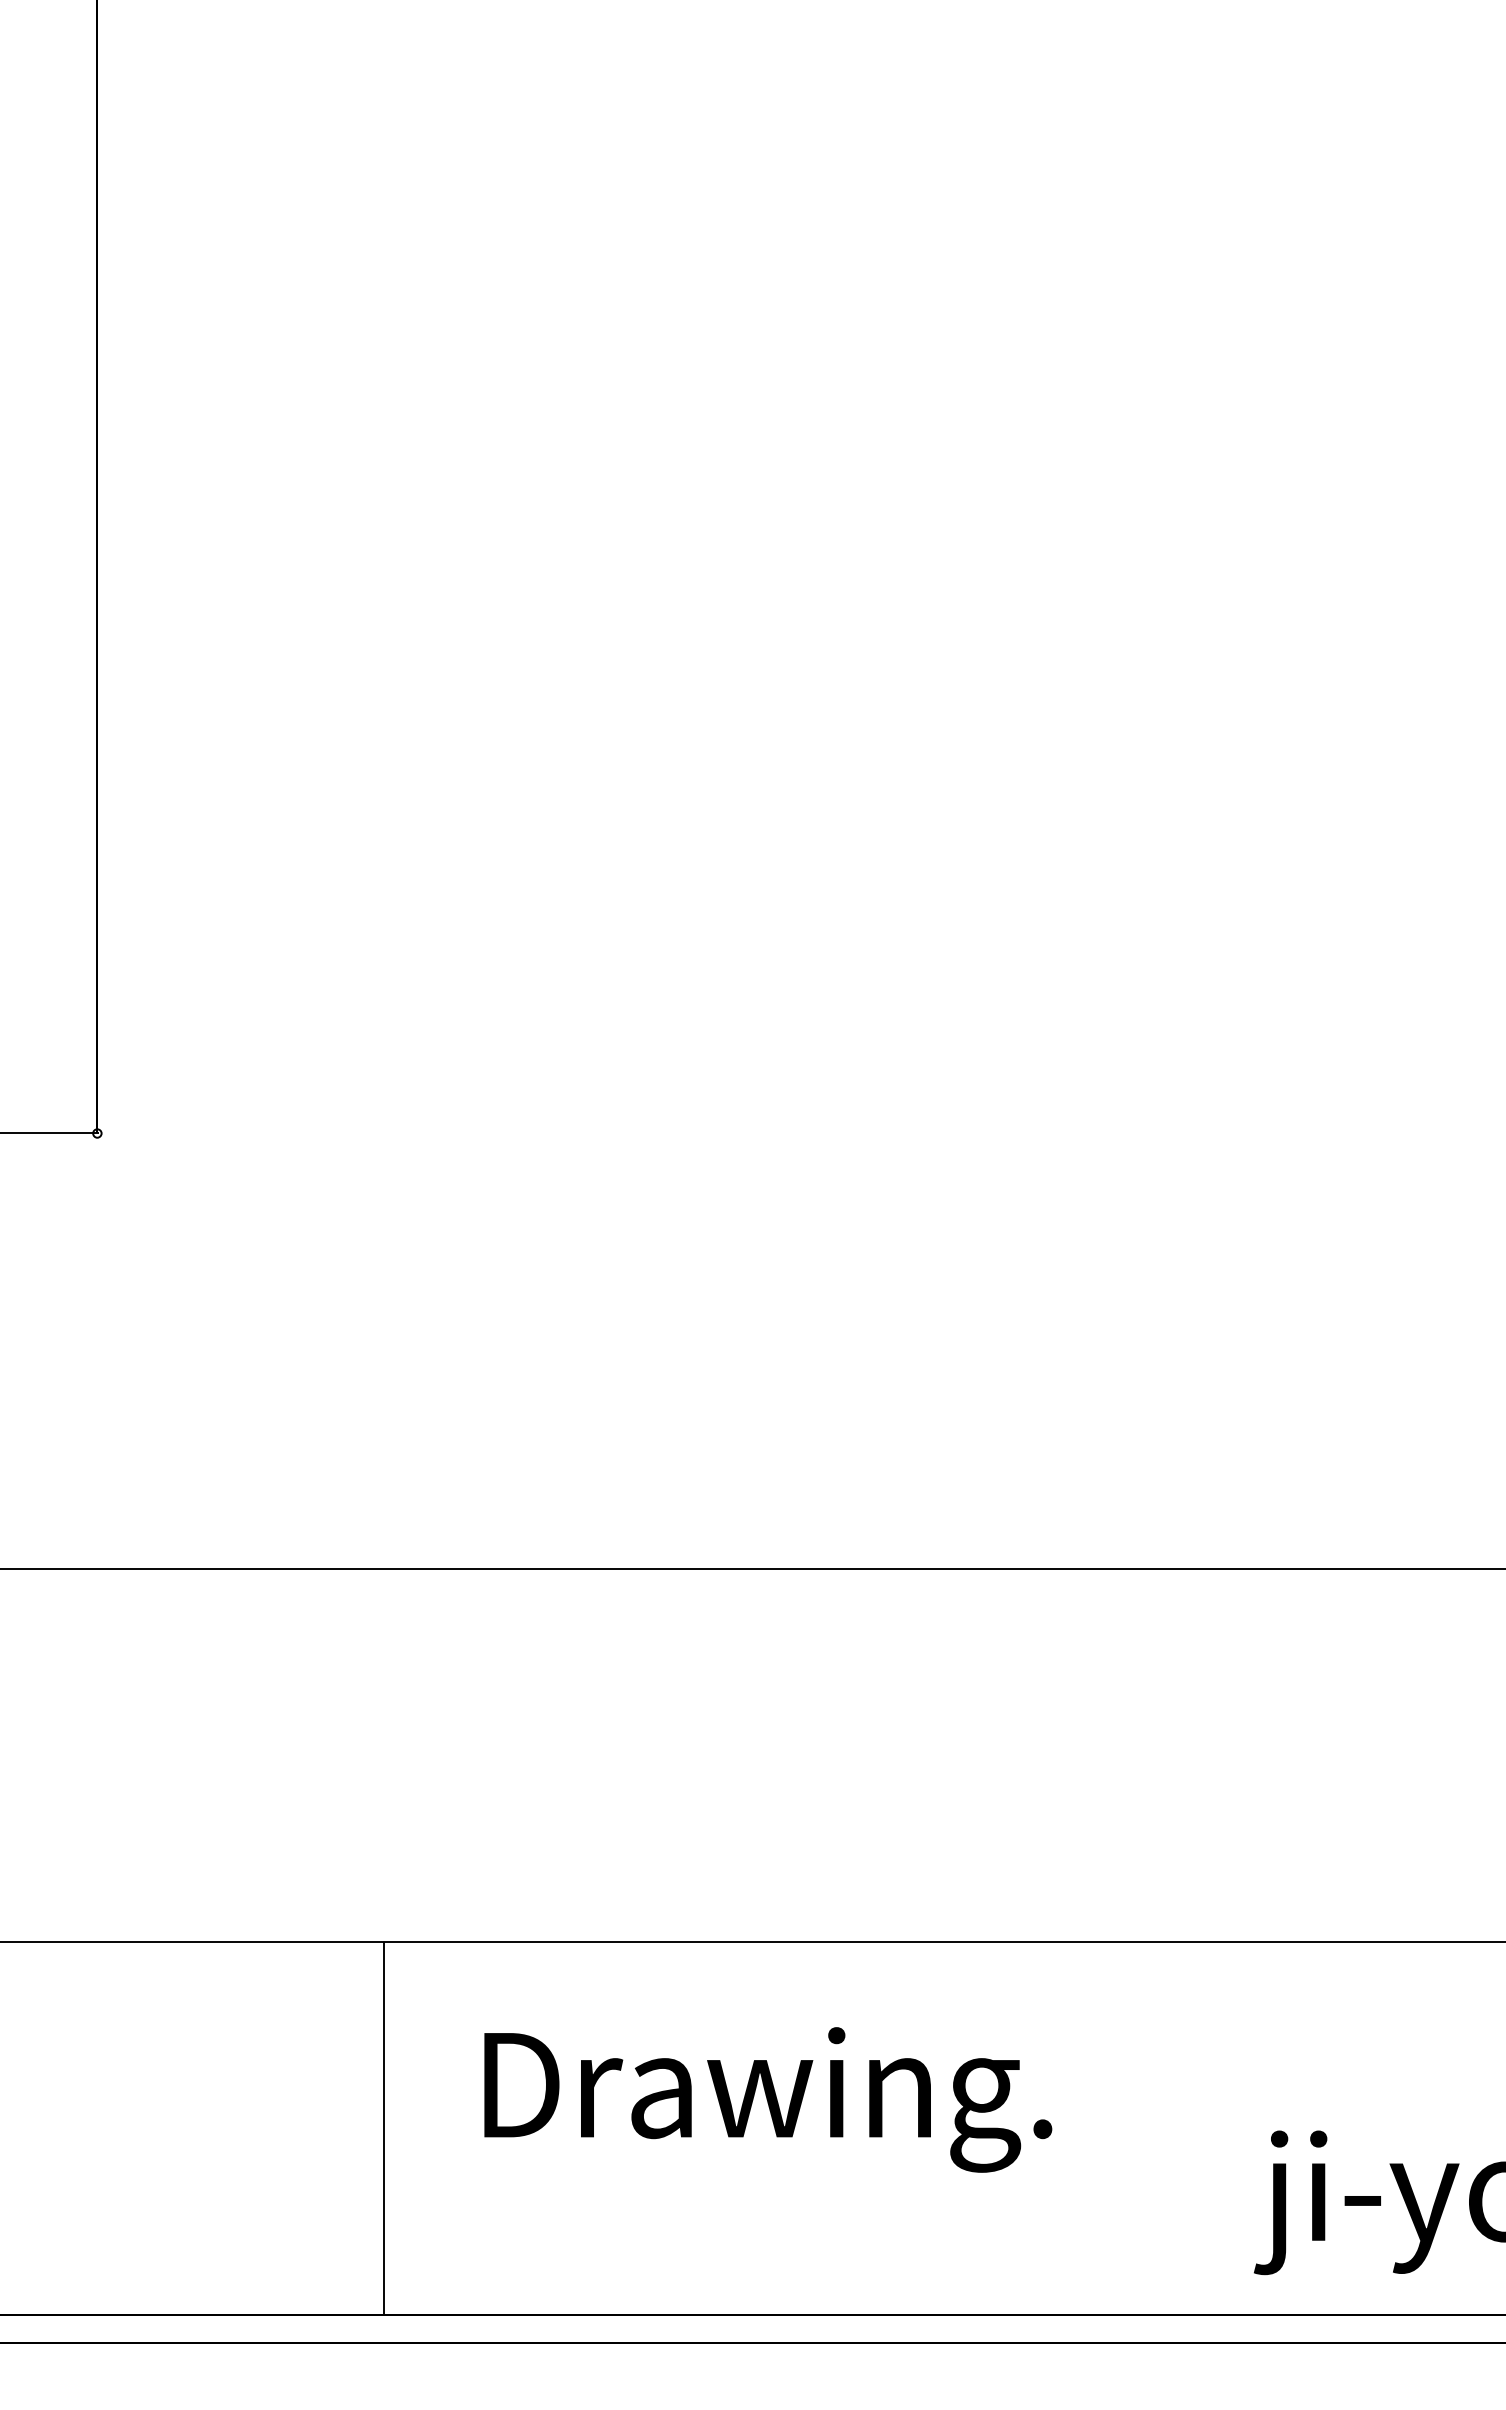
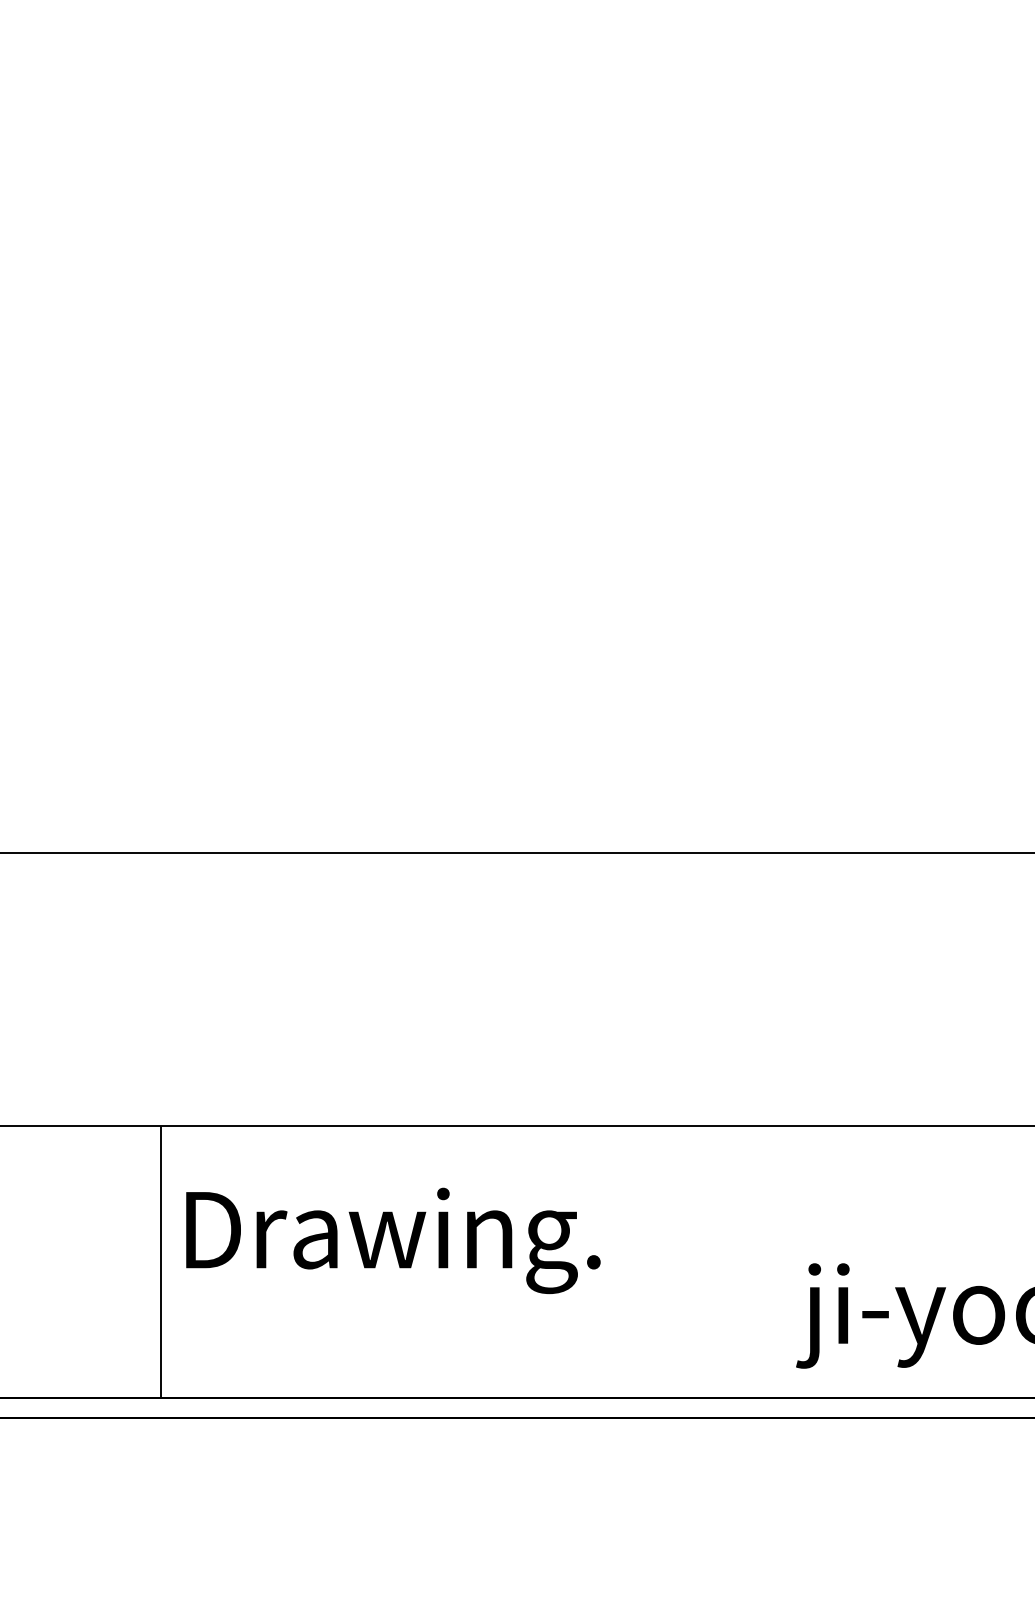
text: (768, 2099) -> (393, 1240), moved

